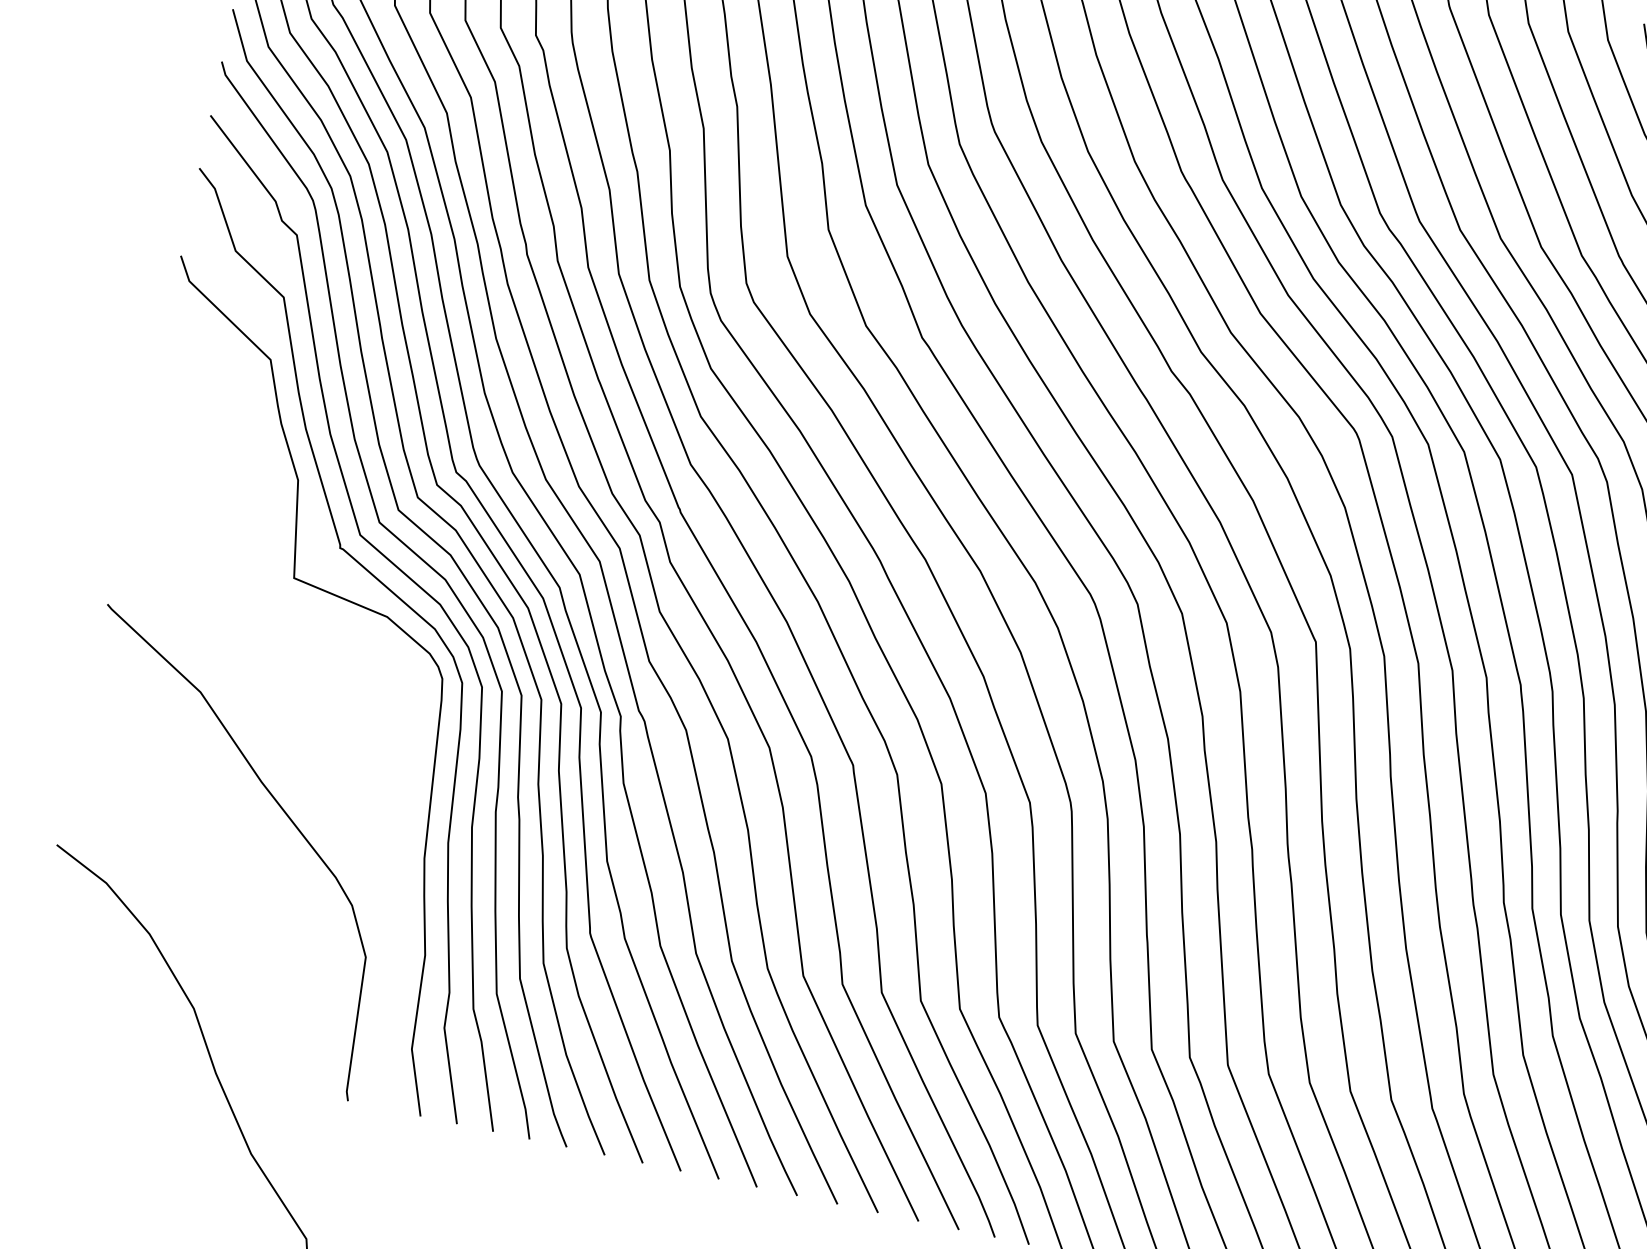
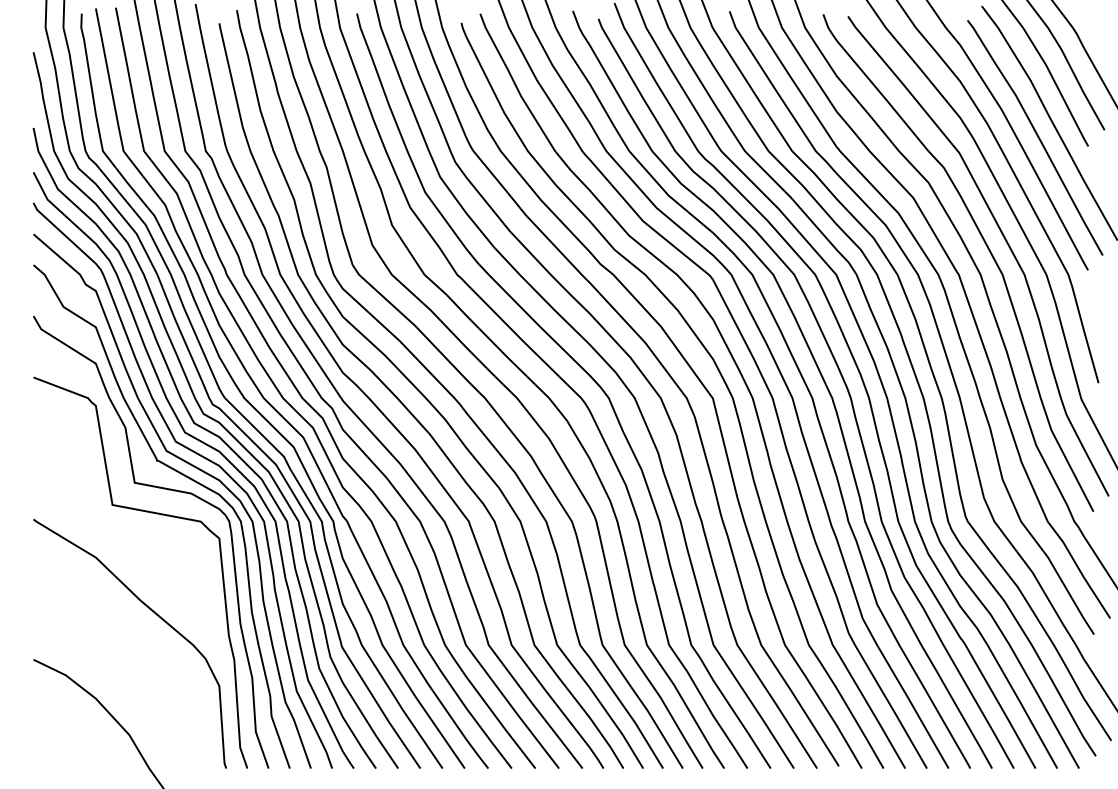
curve: (310, 636) -> (150, 513), added

